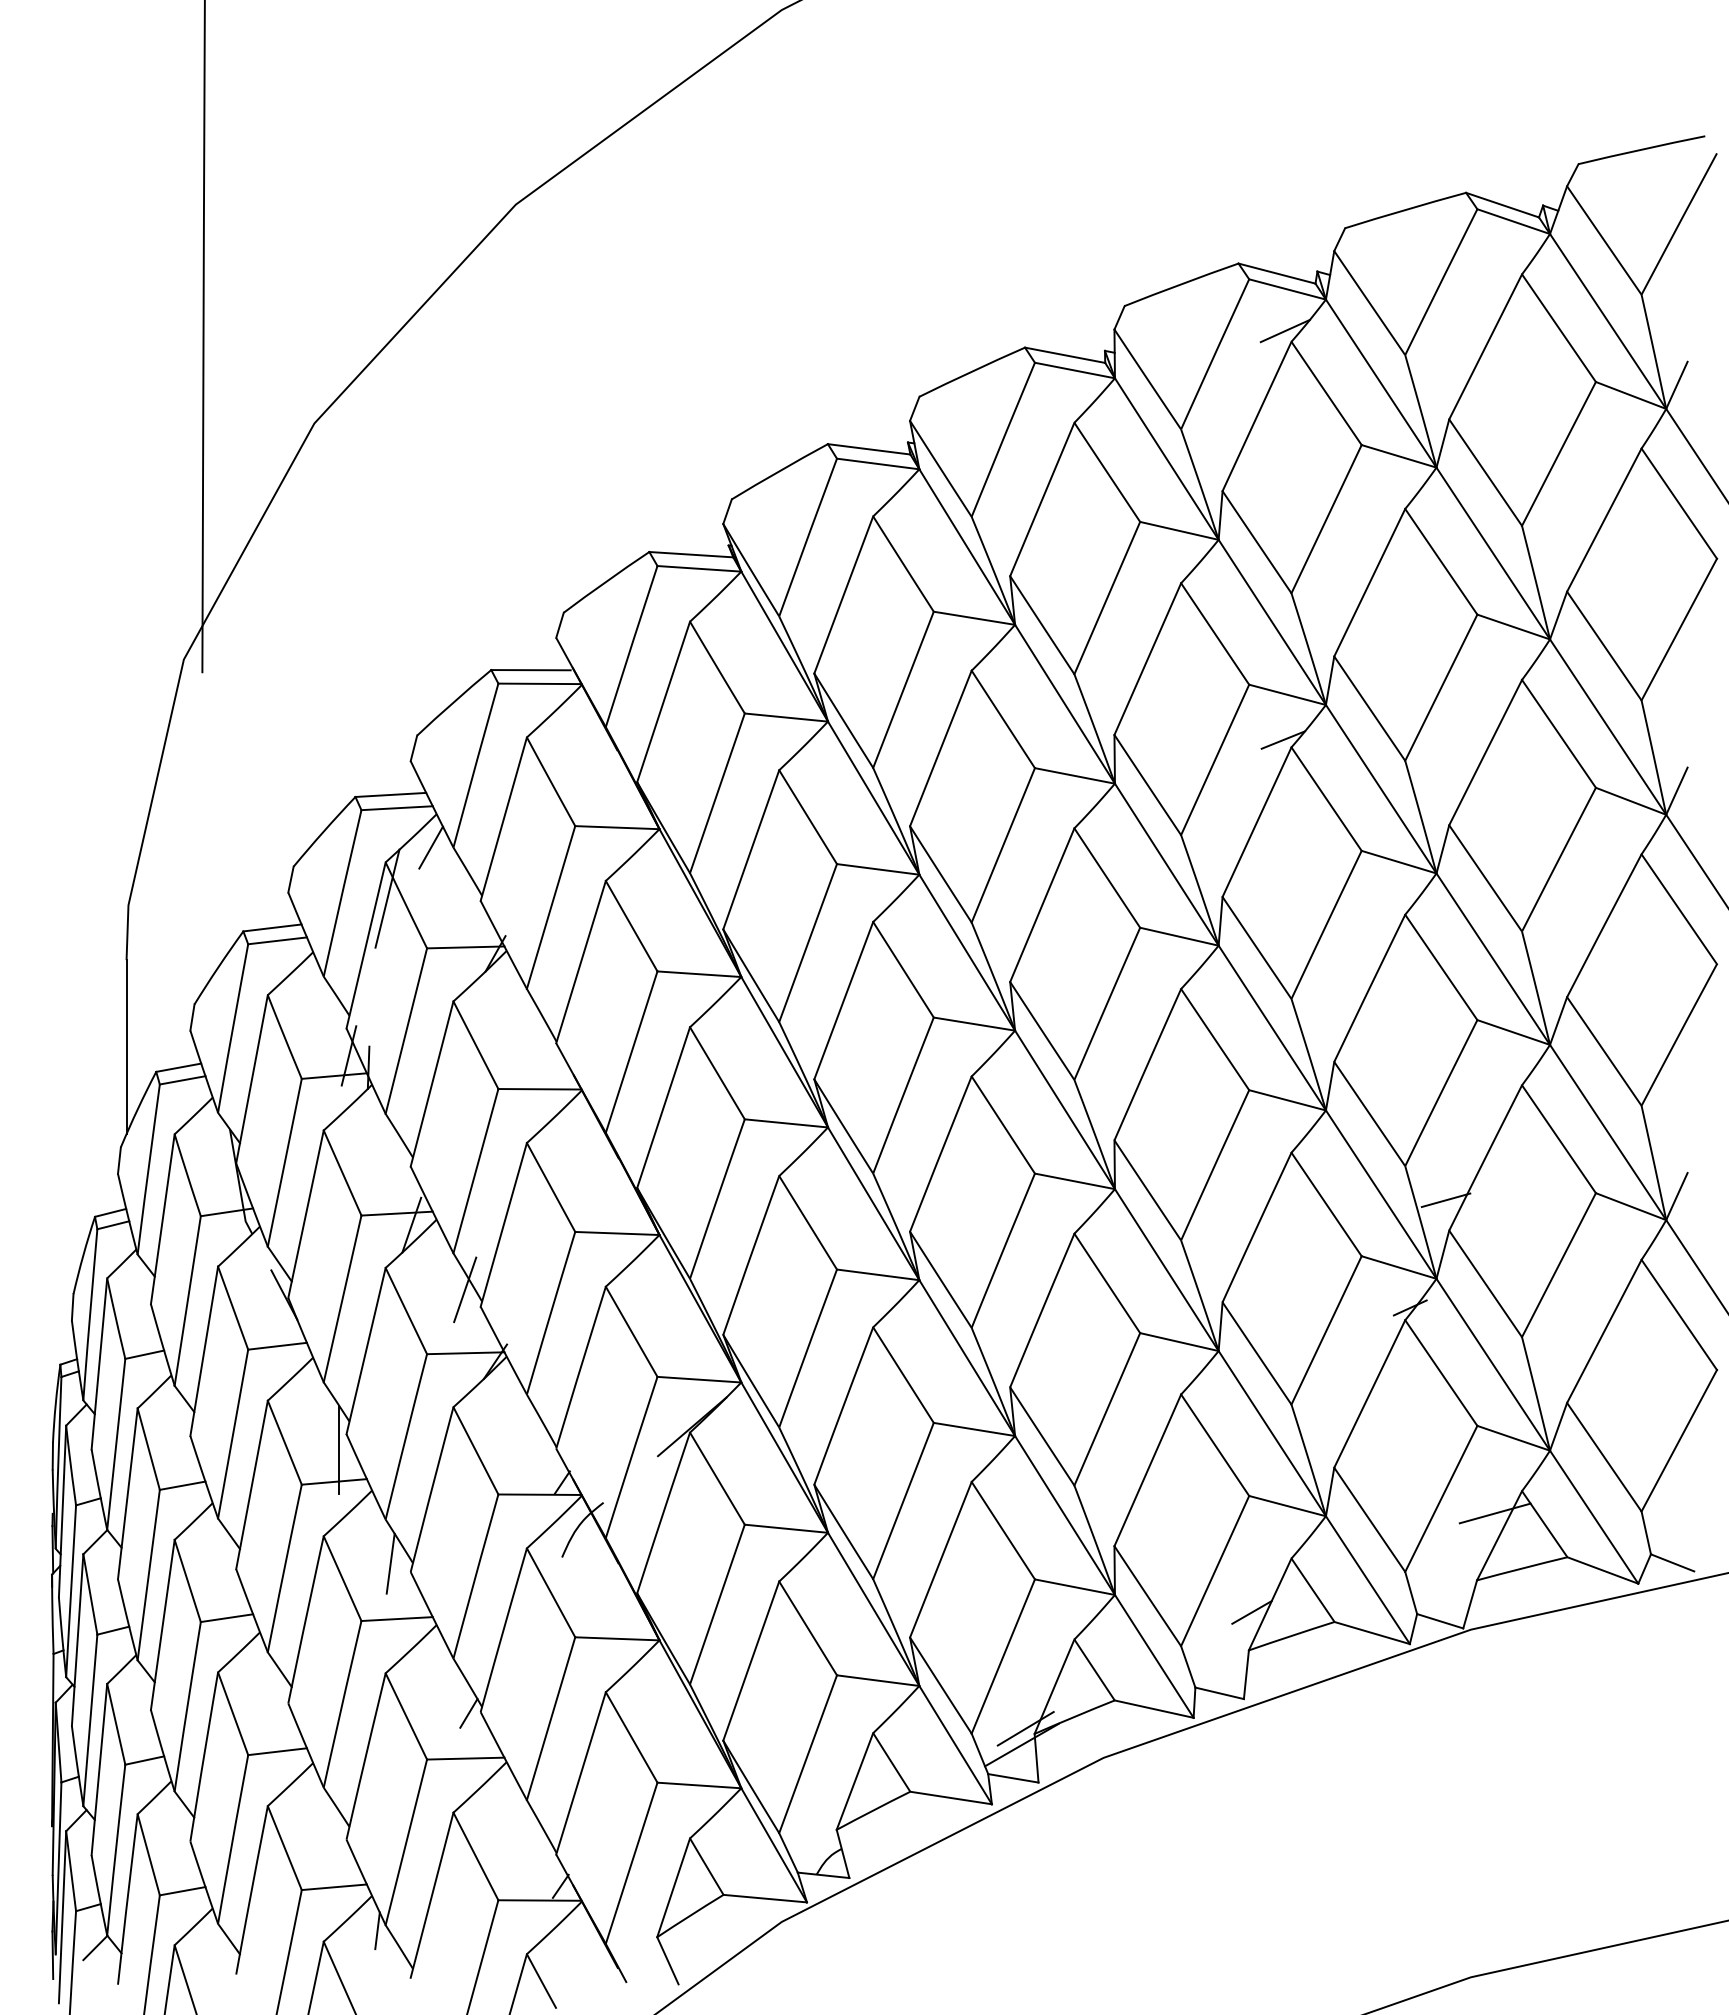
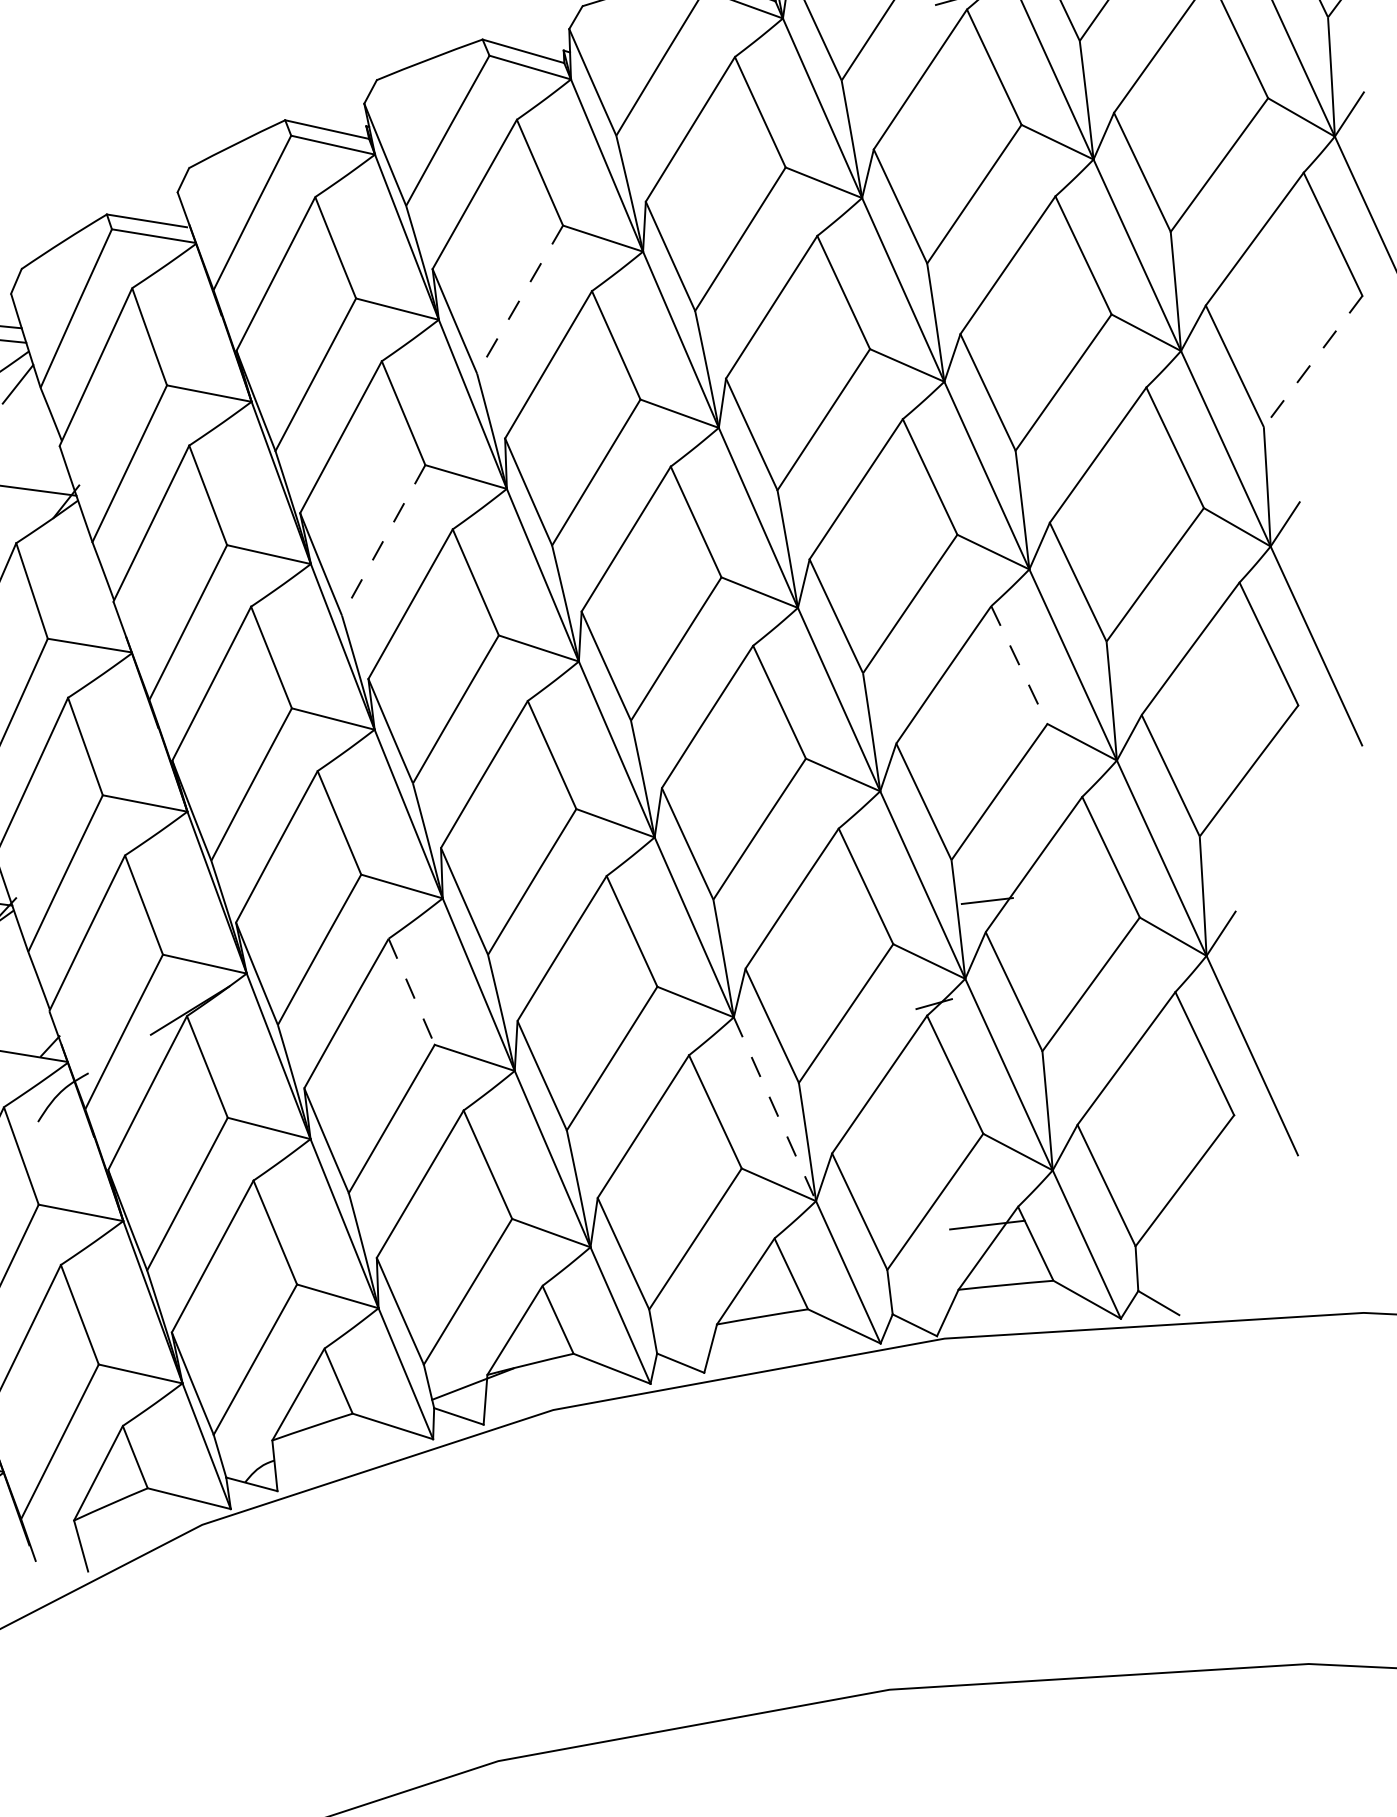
line: (1679, 630) -> (1313, 362), solid -> dashed
line: (903, 689) -> (520, 299), solid -> dashed
line: (1283, 739) -> (896, 409), removed
line: (807, 943) -> (383, 540), solid -> dashed
line: (1441, 967) -> (1019, 665), solid -> dashed
line: (903, 1375) -> (411, 992), solid -> dashed
line: (1272, 1434) -> (775, 1110), solid -> dashed
line: (1251, 1612) -> (725, 1286), removed
line: (1025, 1728) -> (479, 1368), removed

